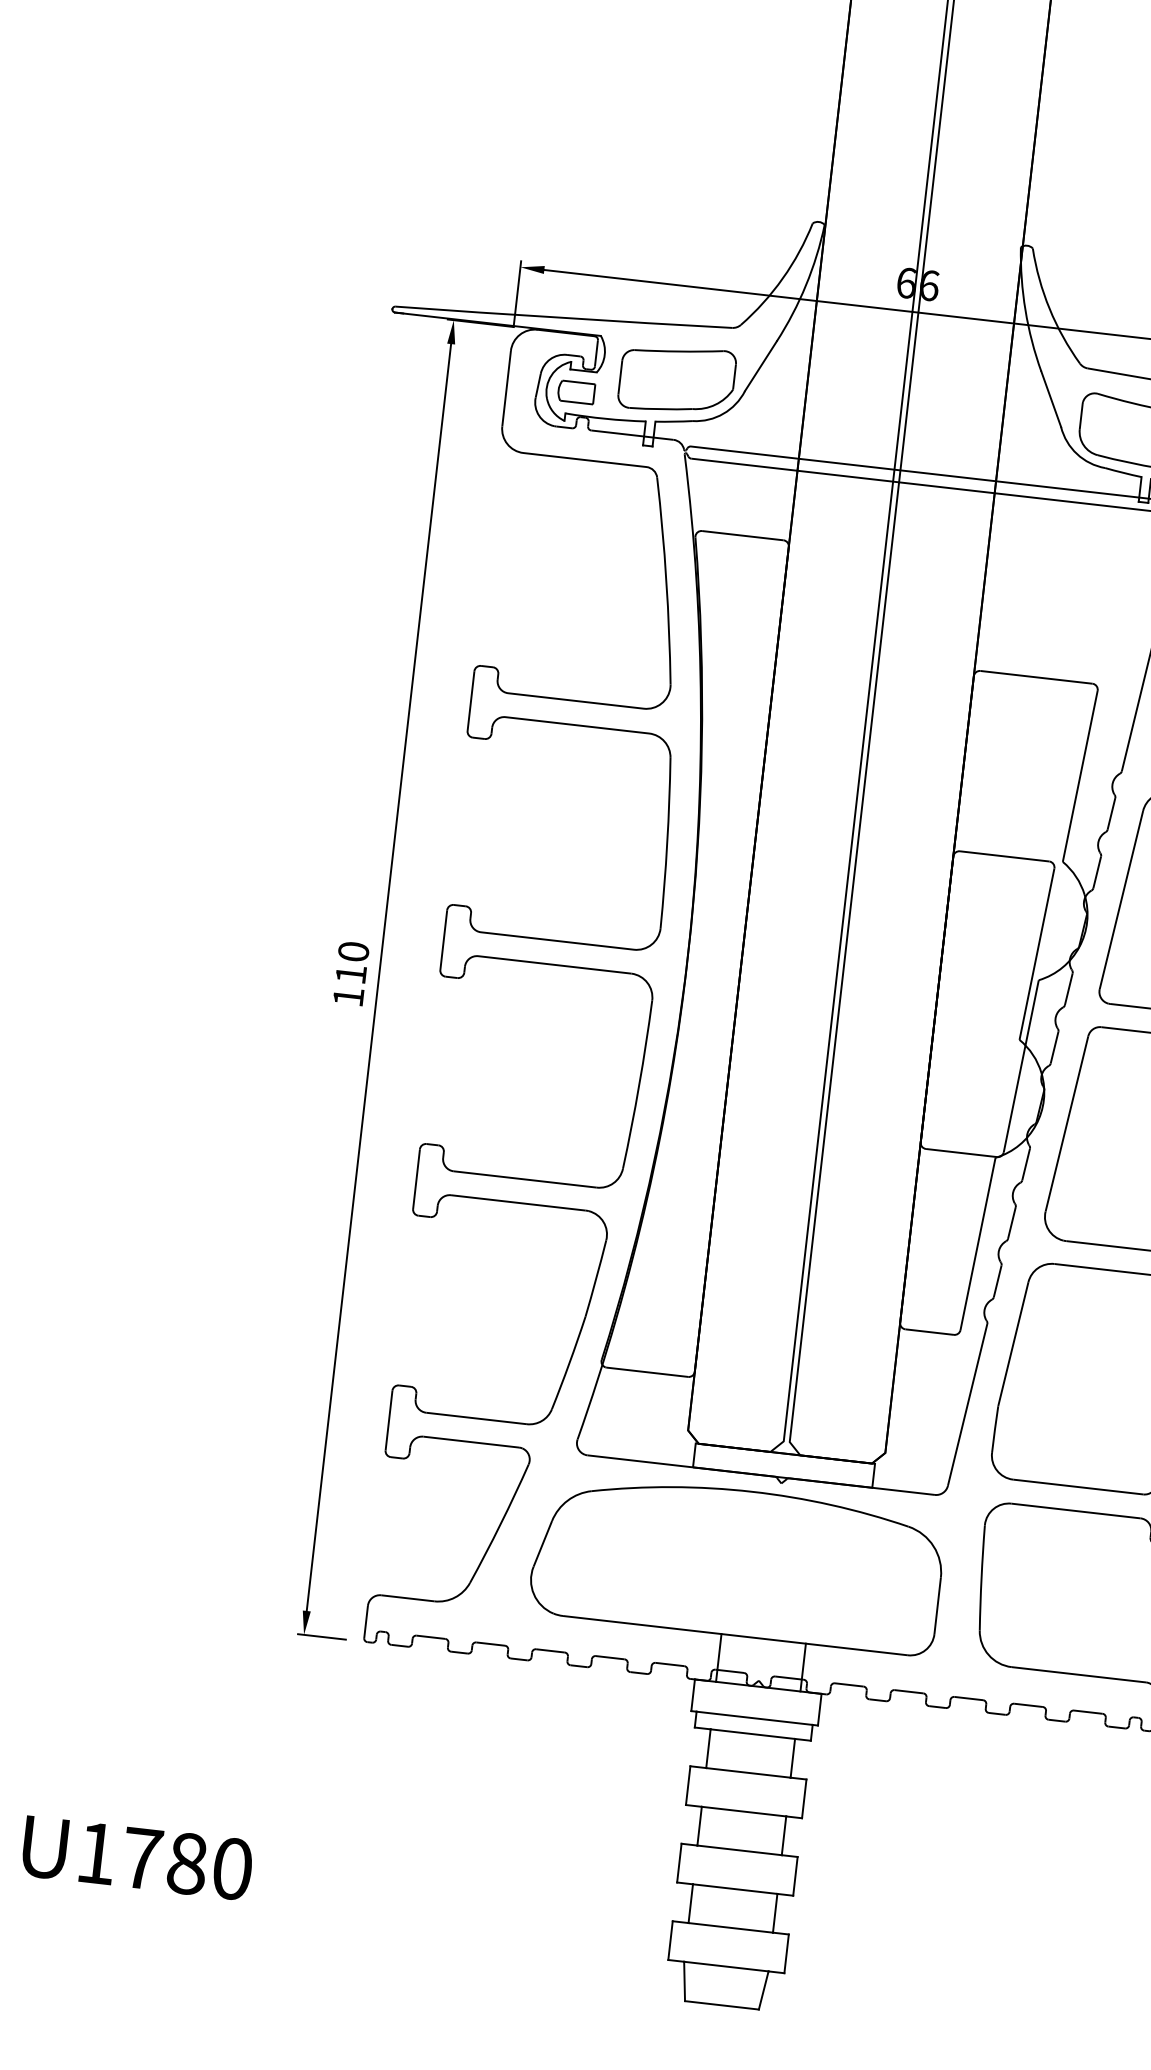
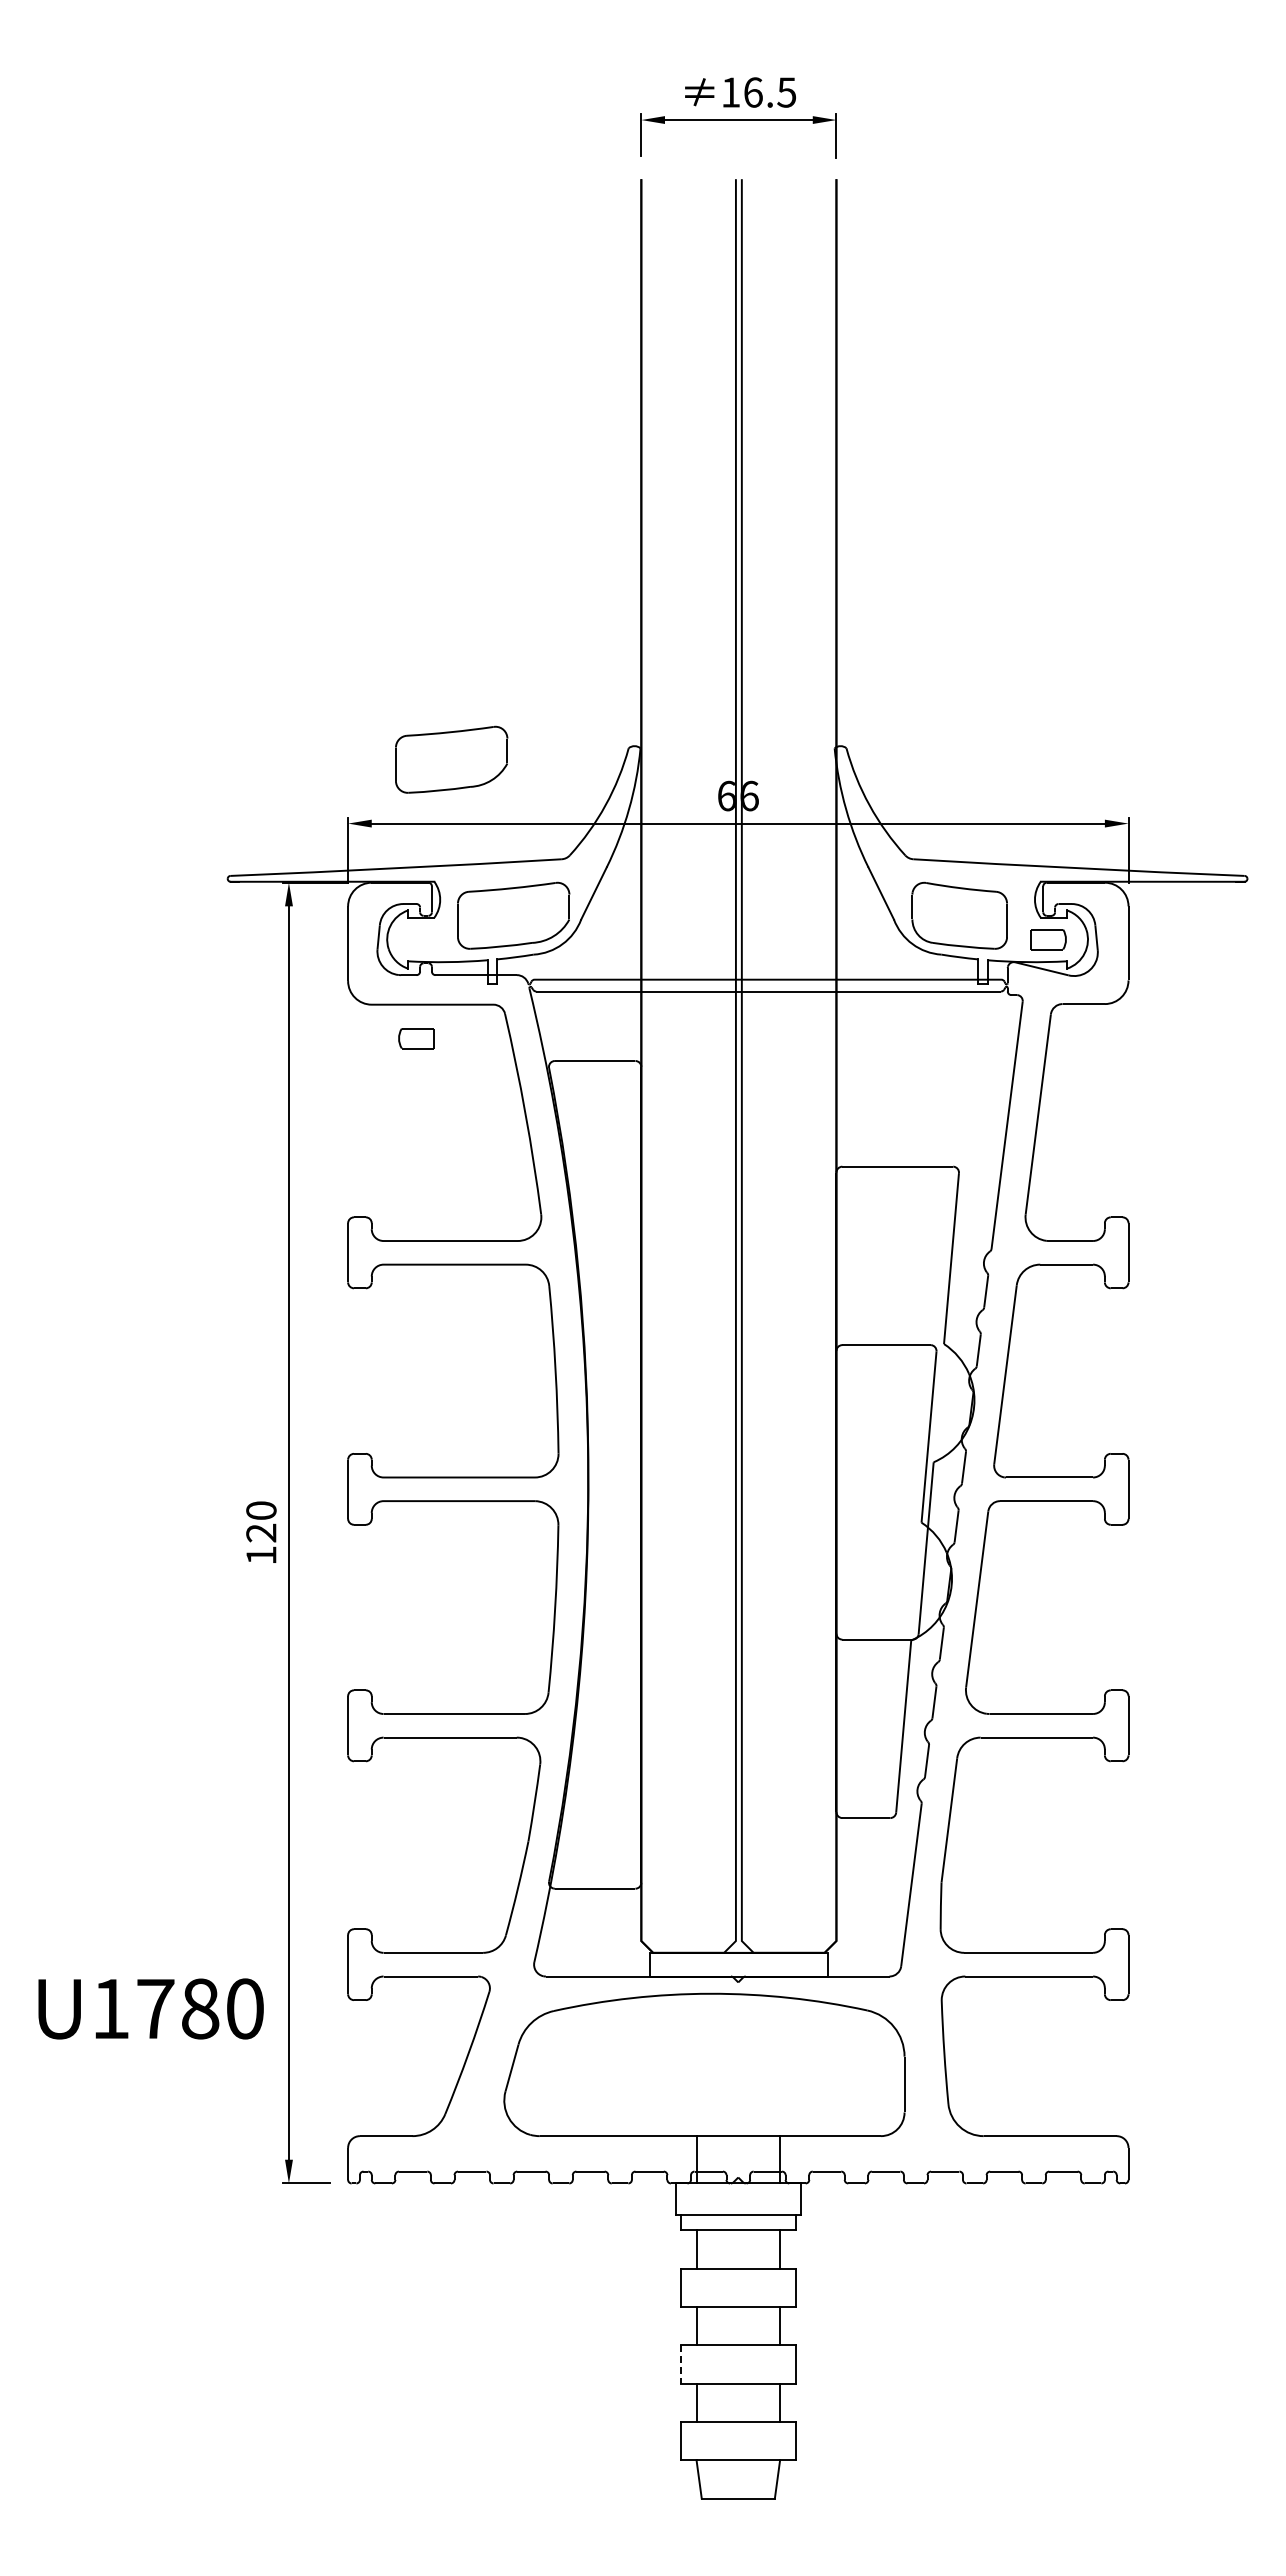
part: (632, 214) -> (451, 759), added
part: (576, 392) -> (416, 1038), moved
text: (351, 973) -> (261, 1532), 110 -> 120
text: (136, 1857) -> (150, 2008), moved
line: (678, 1864) -> (680, 2365), solid -> dashed

